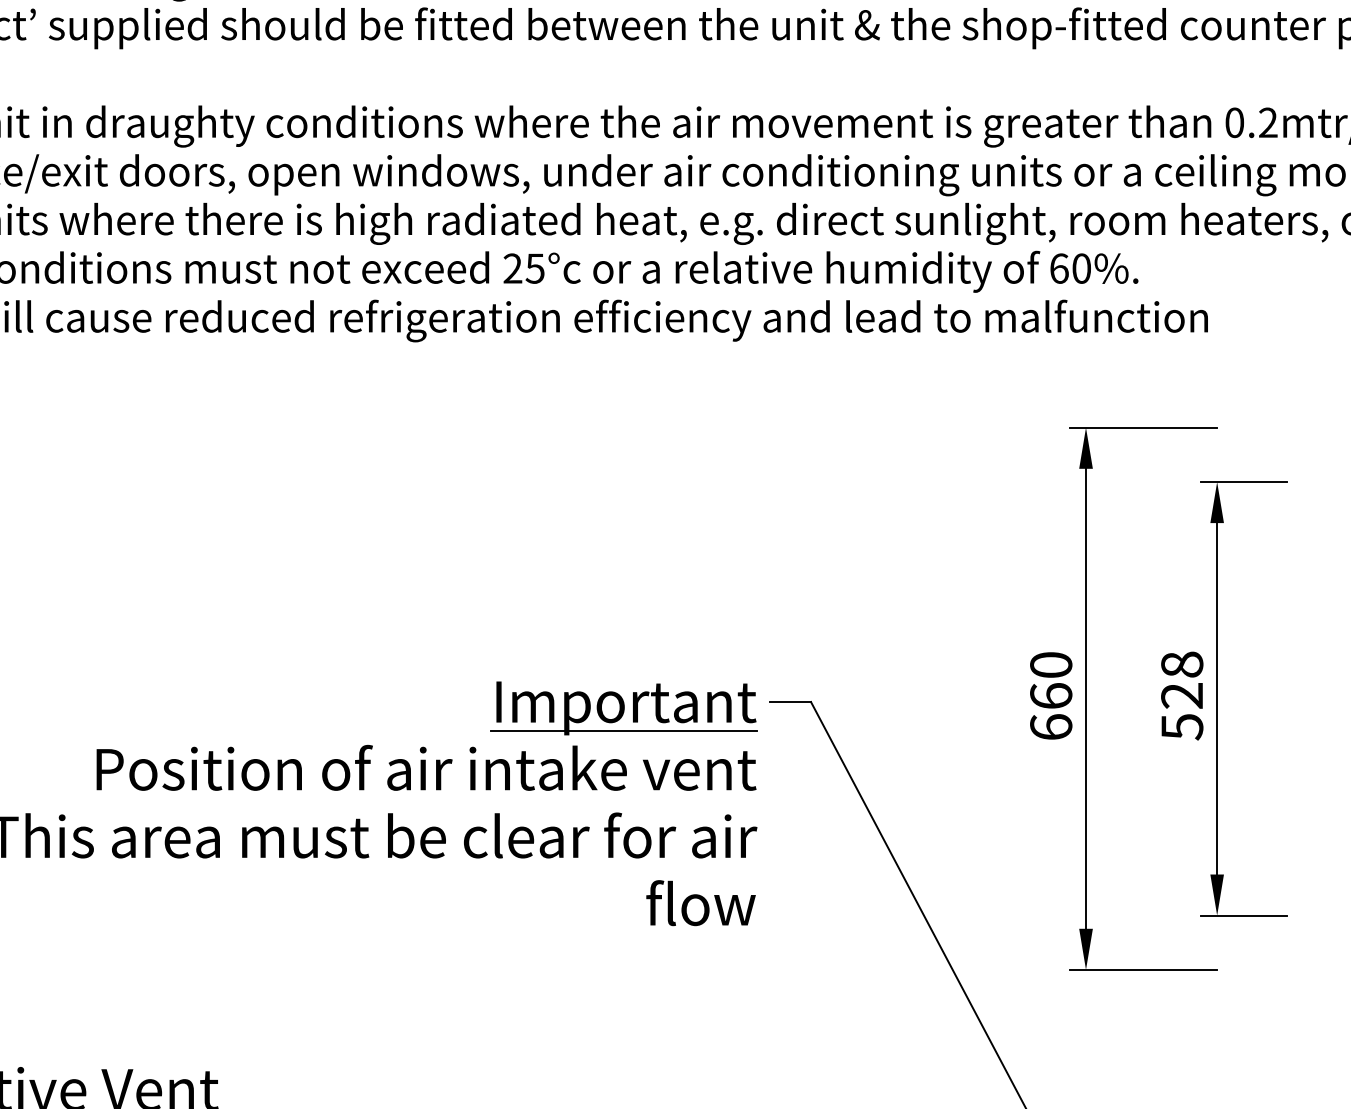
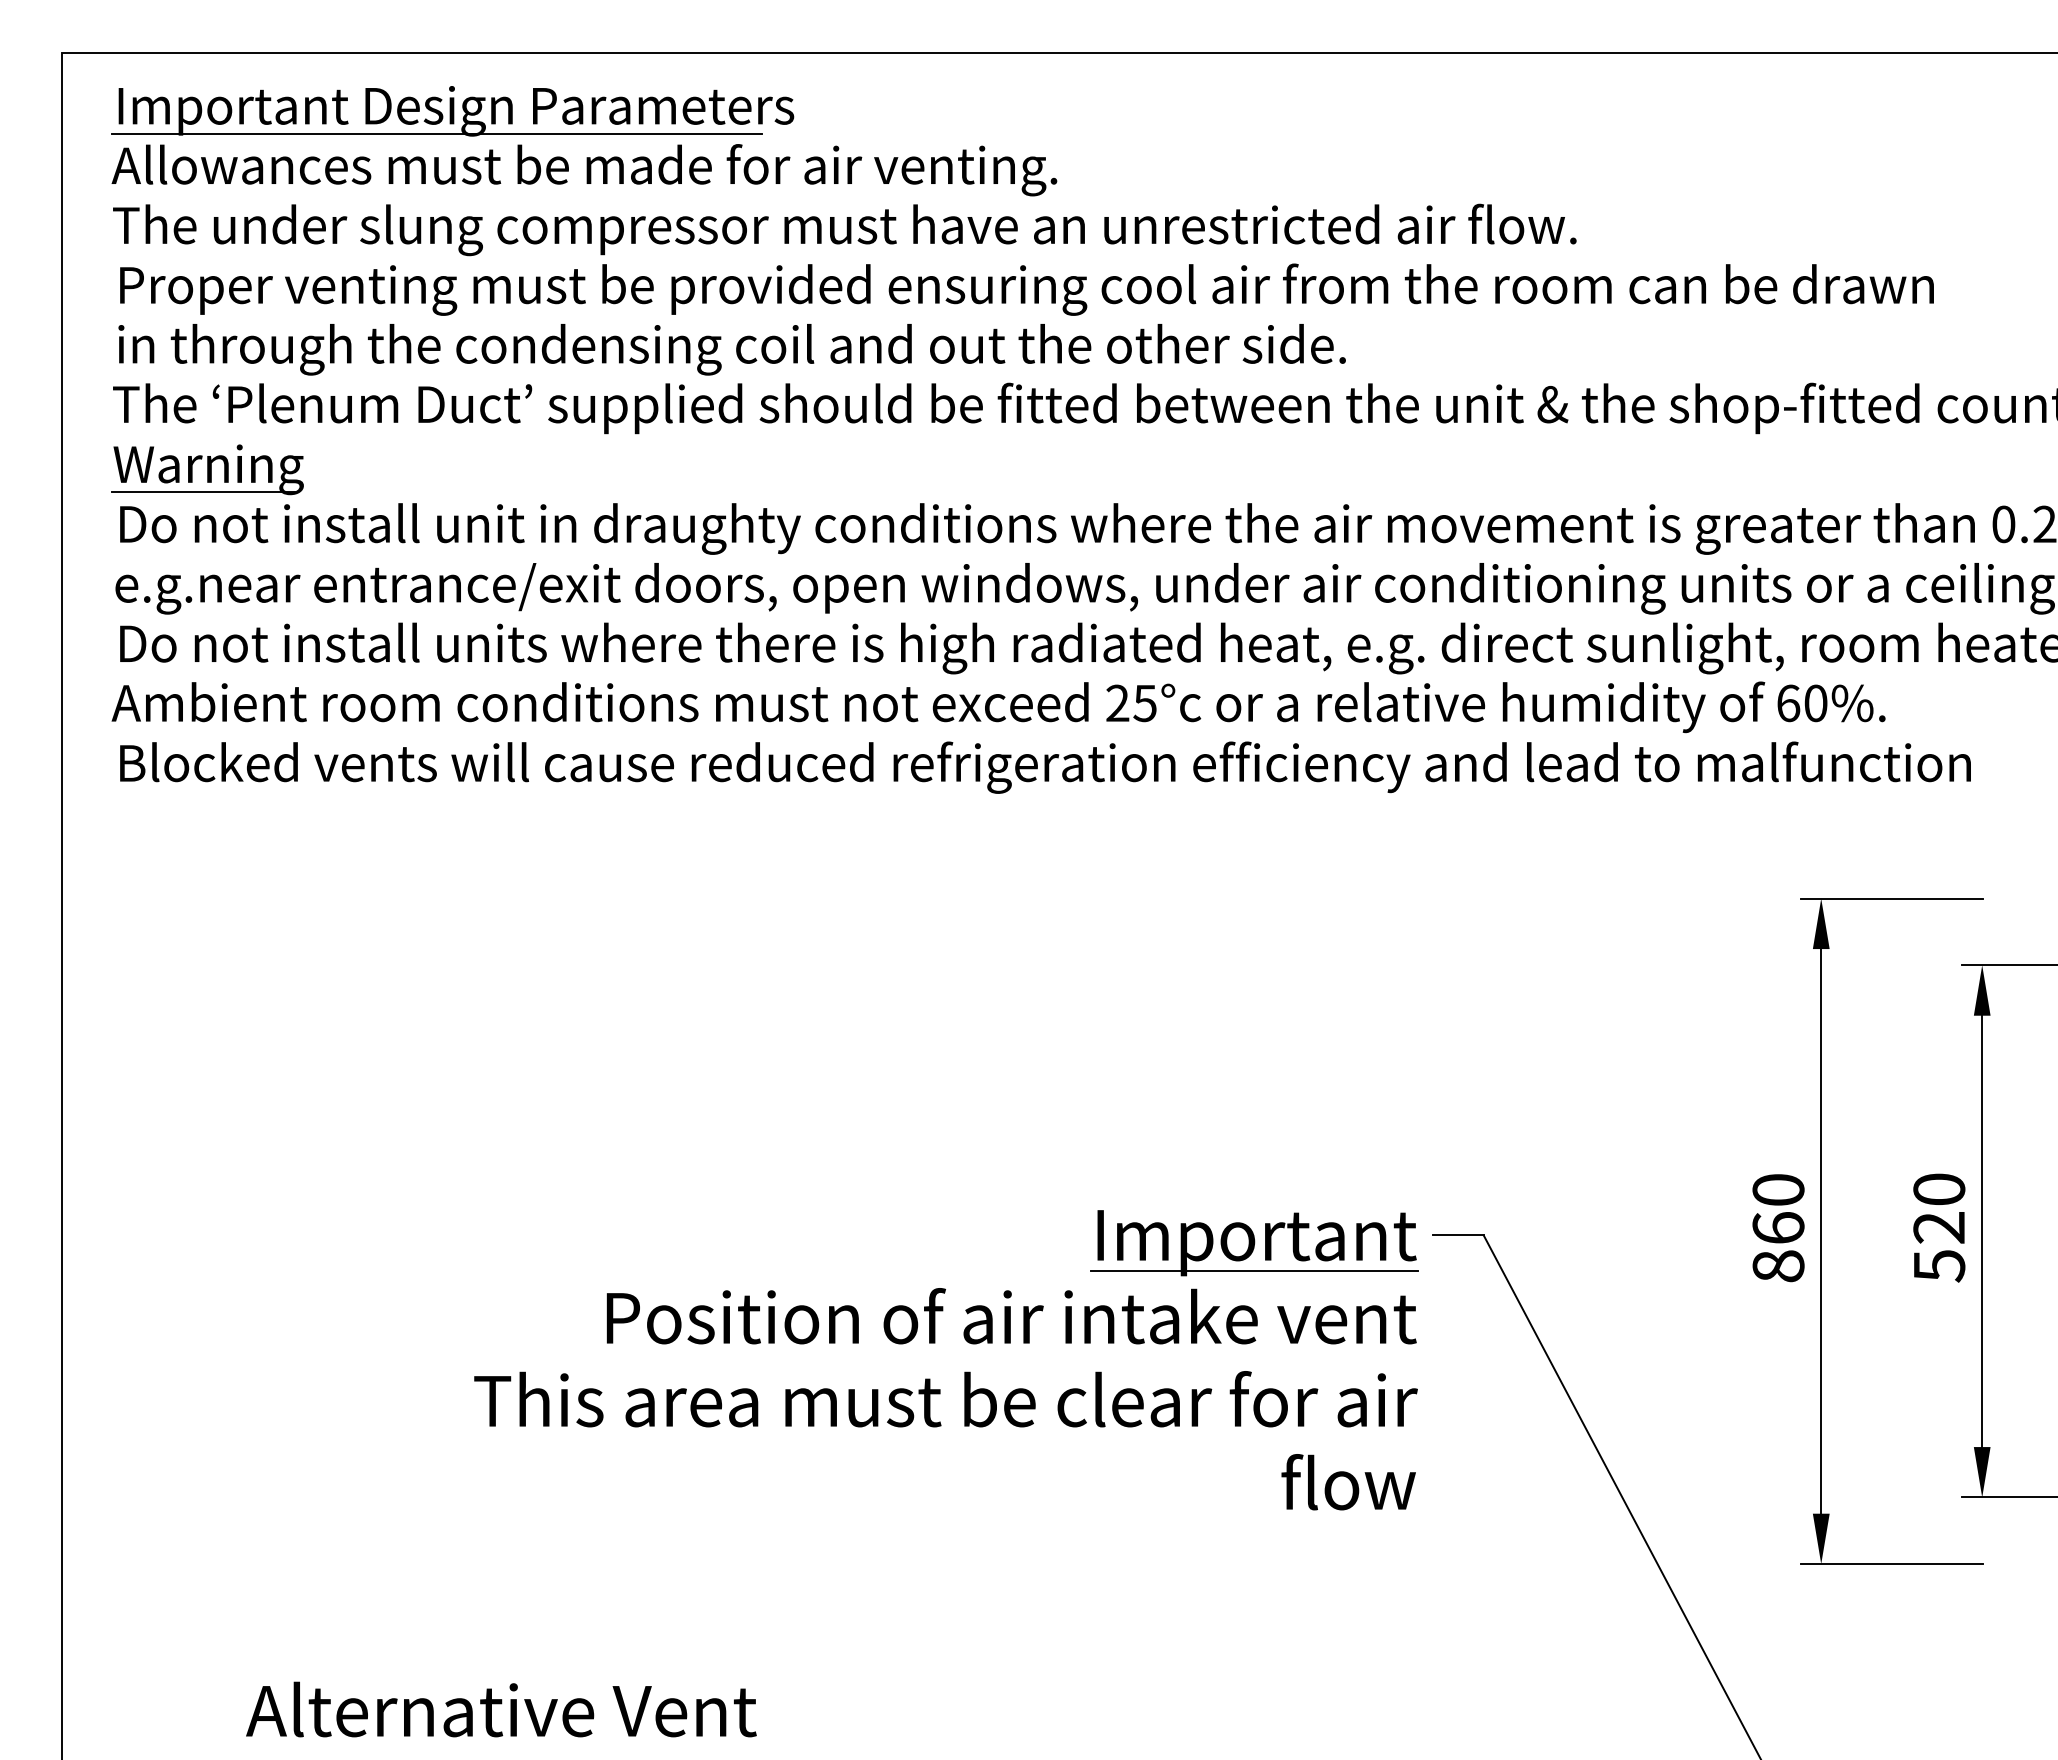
text: (1182, 664) -> (1939, 1189), 528 -> 520
text: (1051, 727) -> (1778, 1266), 660 -> 860

